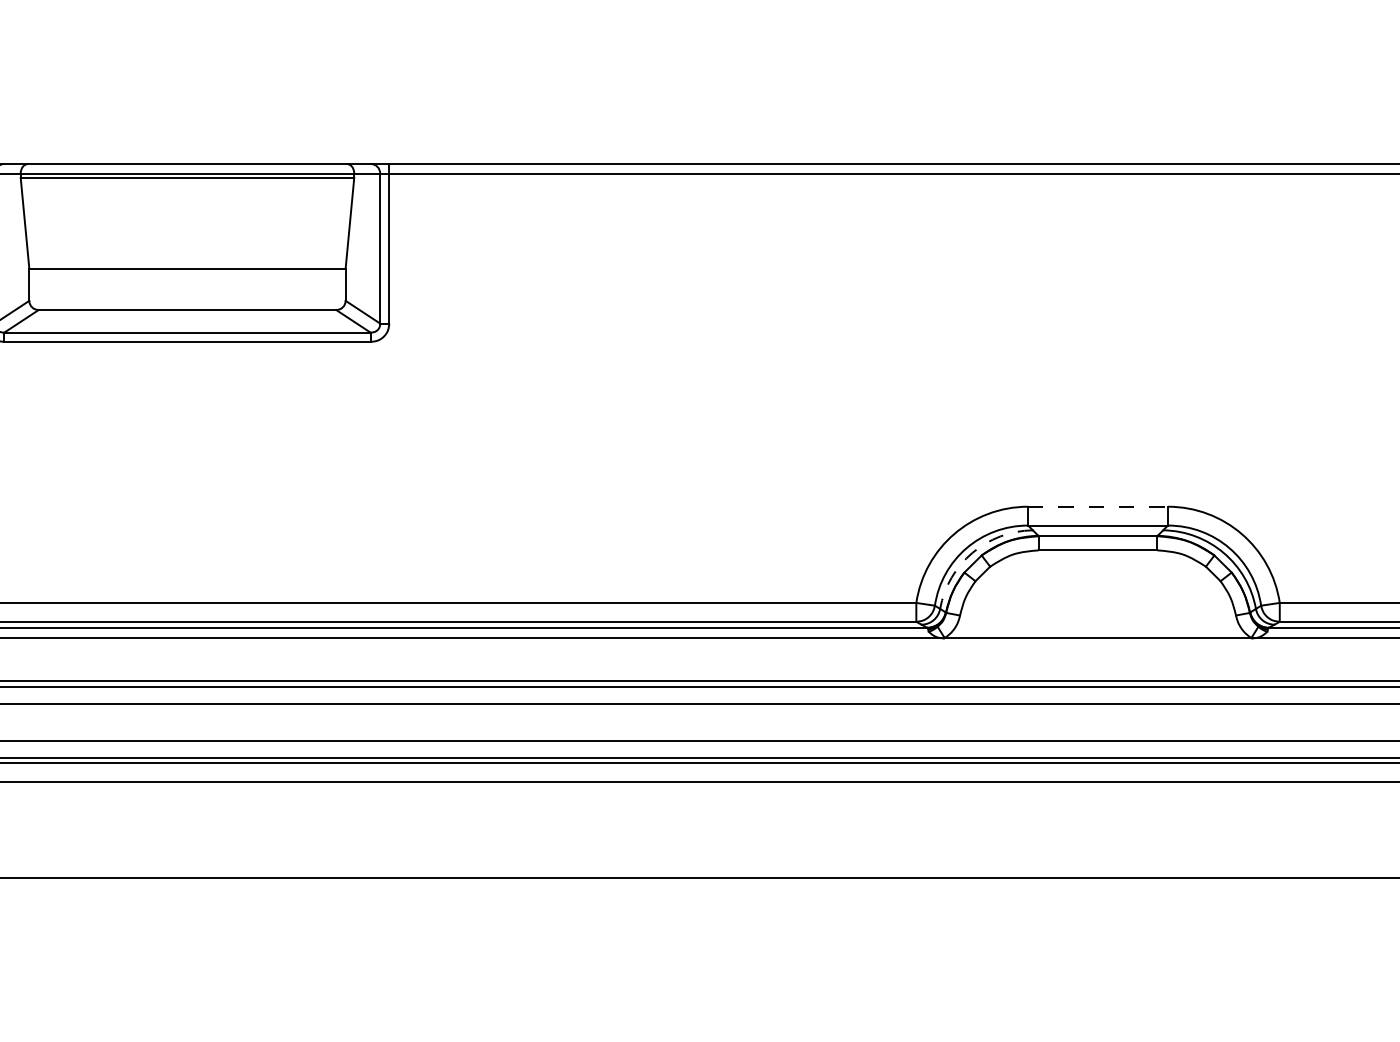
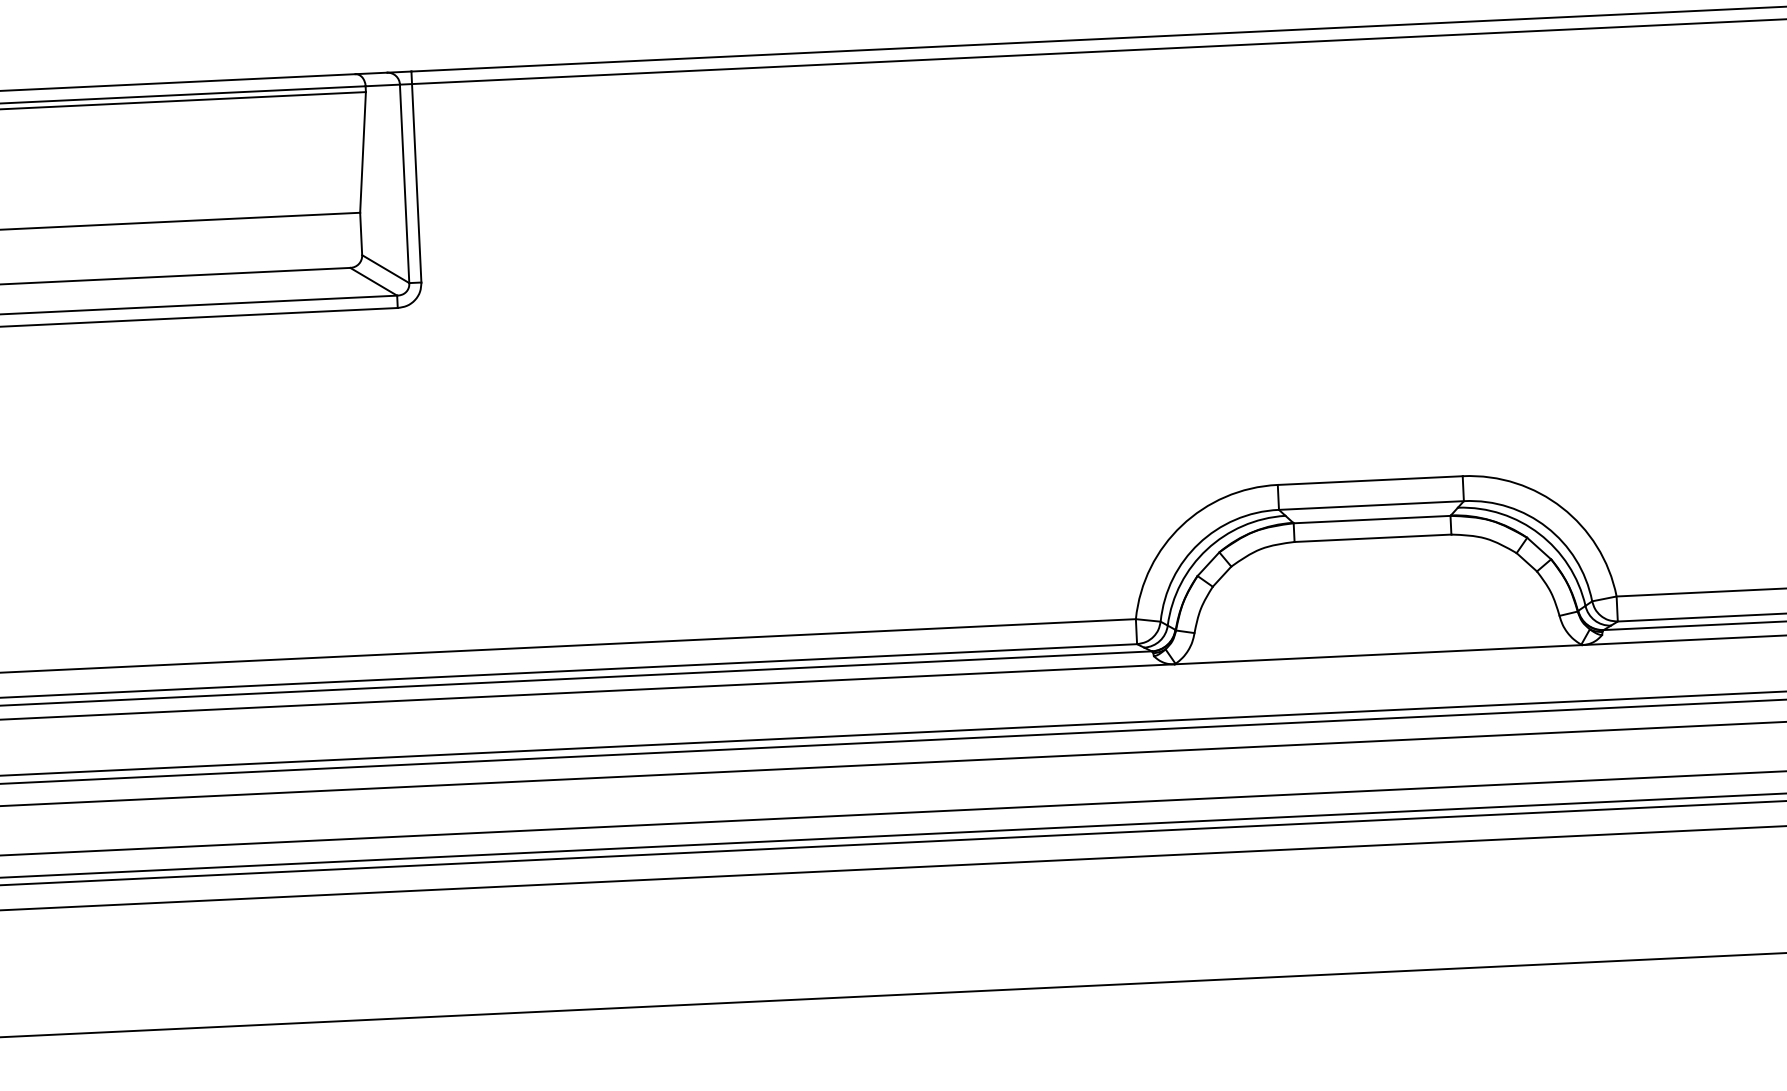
line: (1098, 506) -> (1370, 480), dashed -> solid
arc: (972, 552) -> (1207, 548), dashed -> solid

